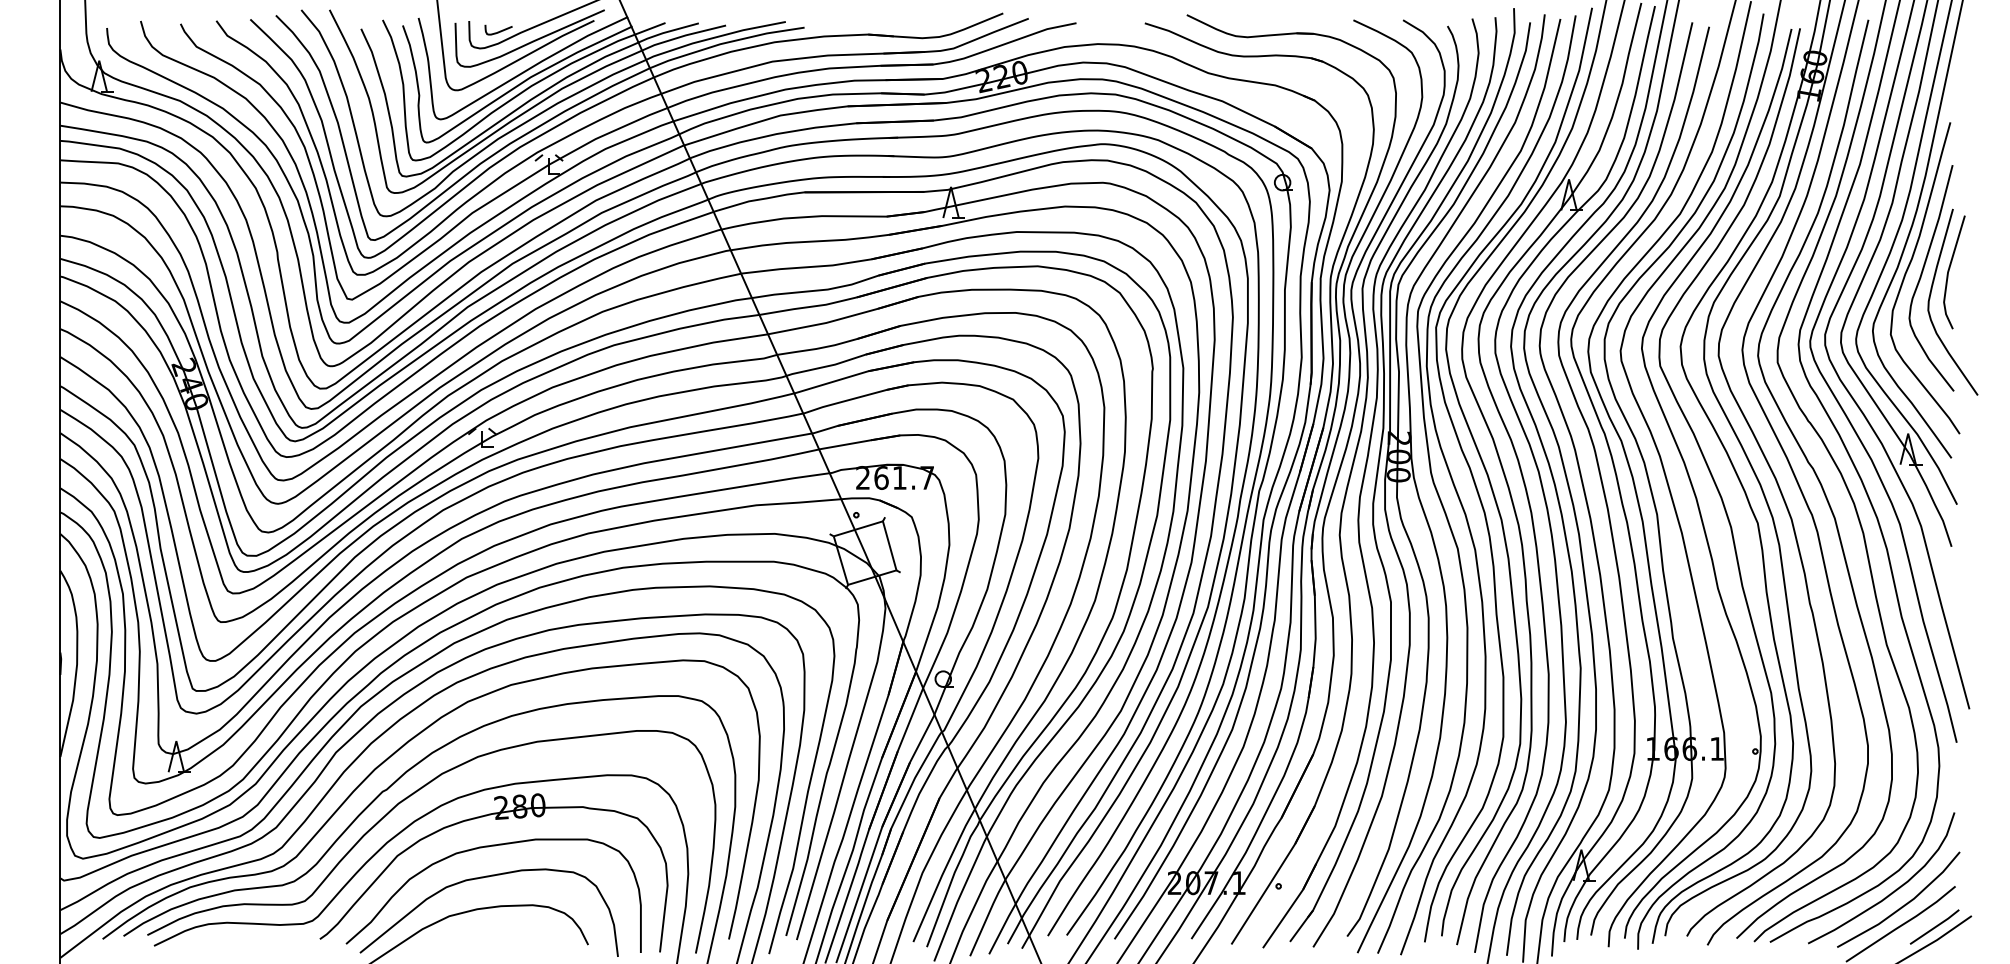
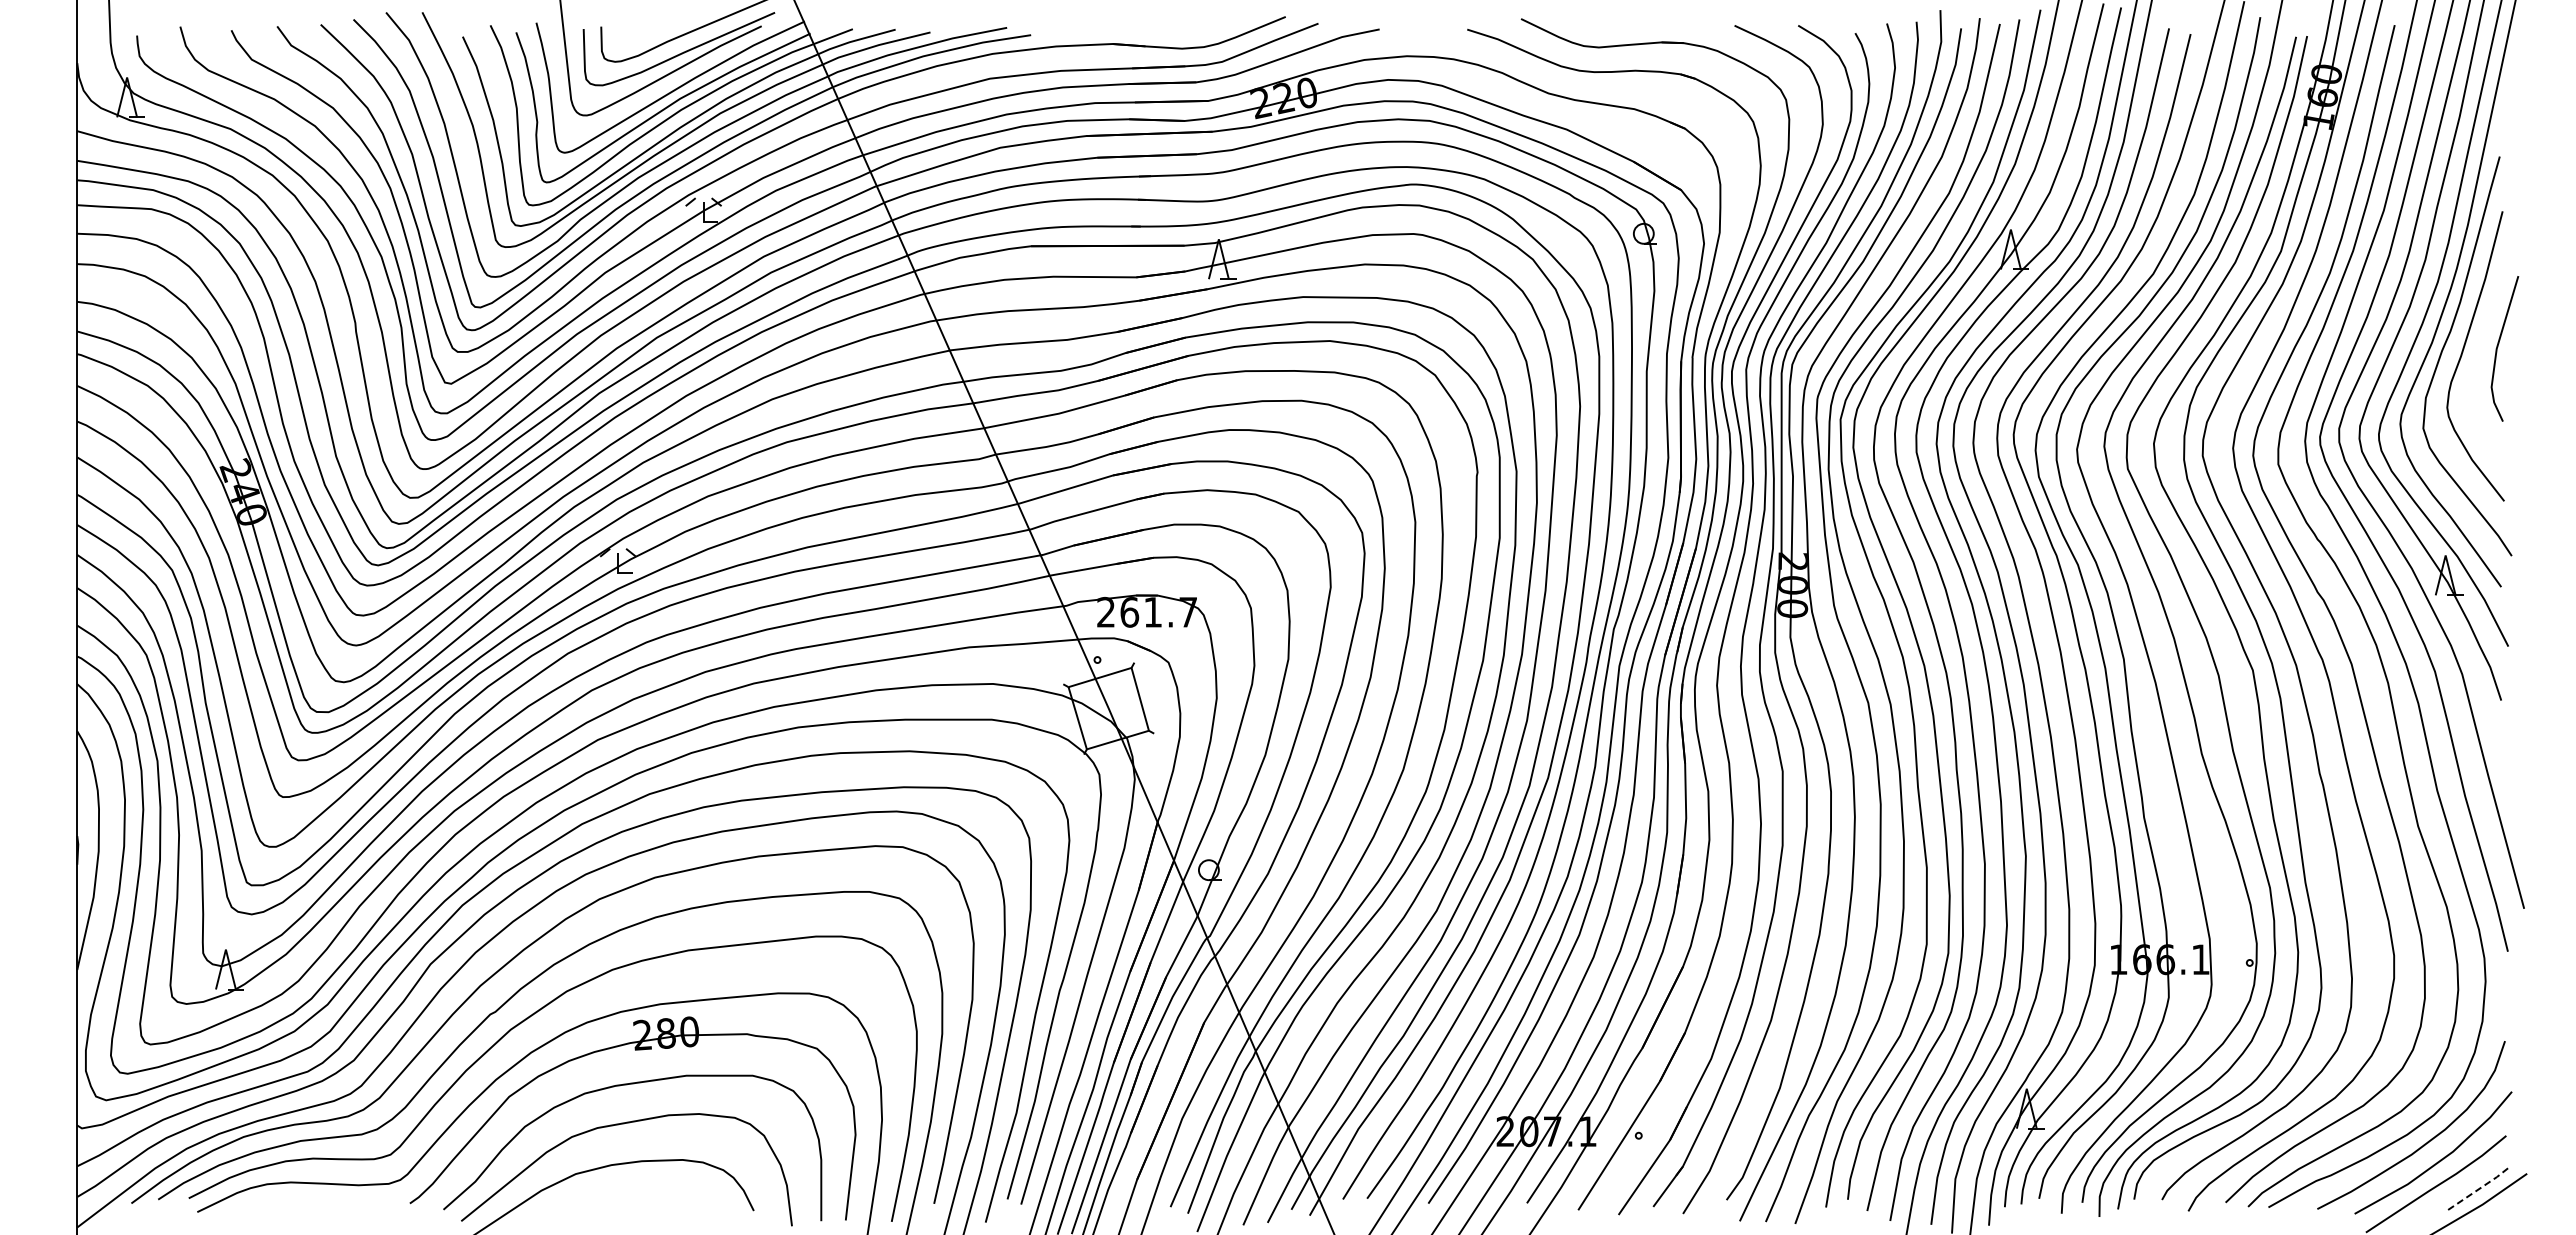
curve: (499, 31) -> (640, 39), removed
curve: (1930, 297) -> (2474, 380), removed
line: (1935, 927) -> (2480, 1188), solid -> dashed

